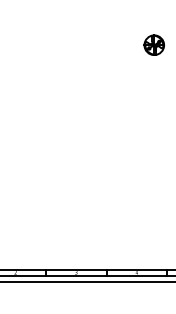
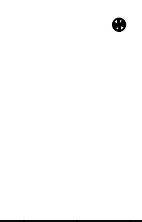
part: (154, 45) -> (119, 24), size x0.71

